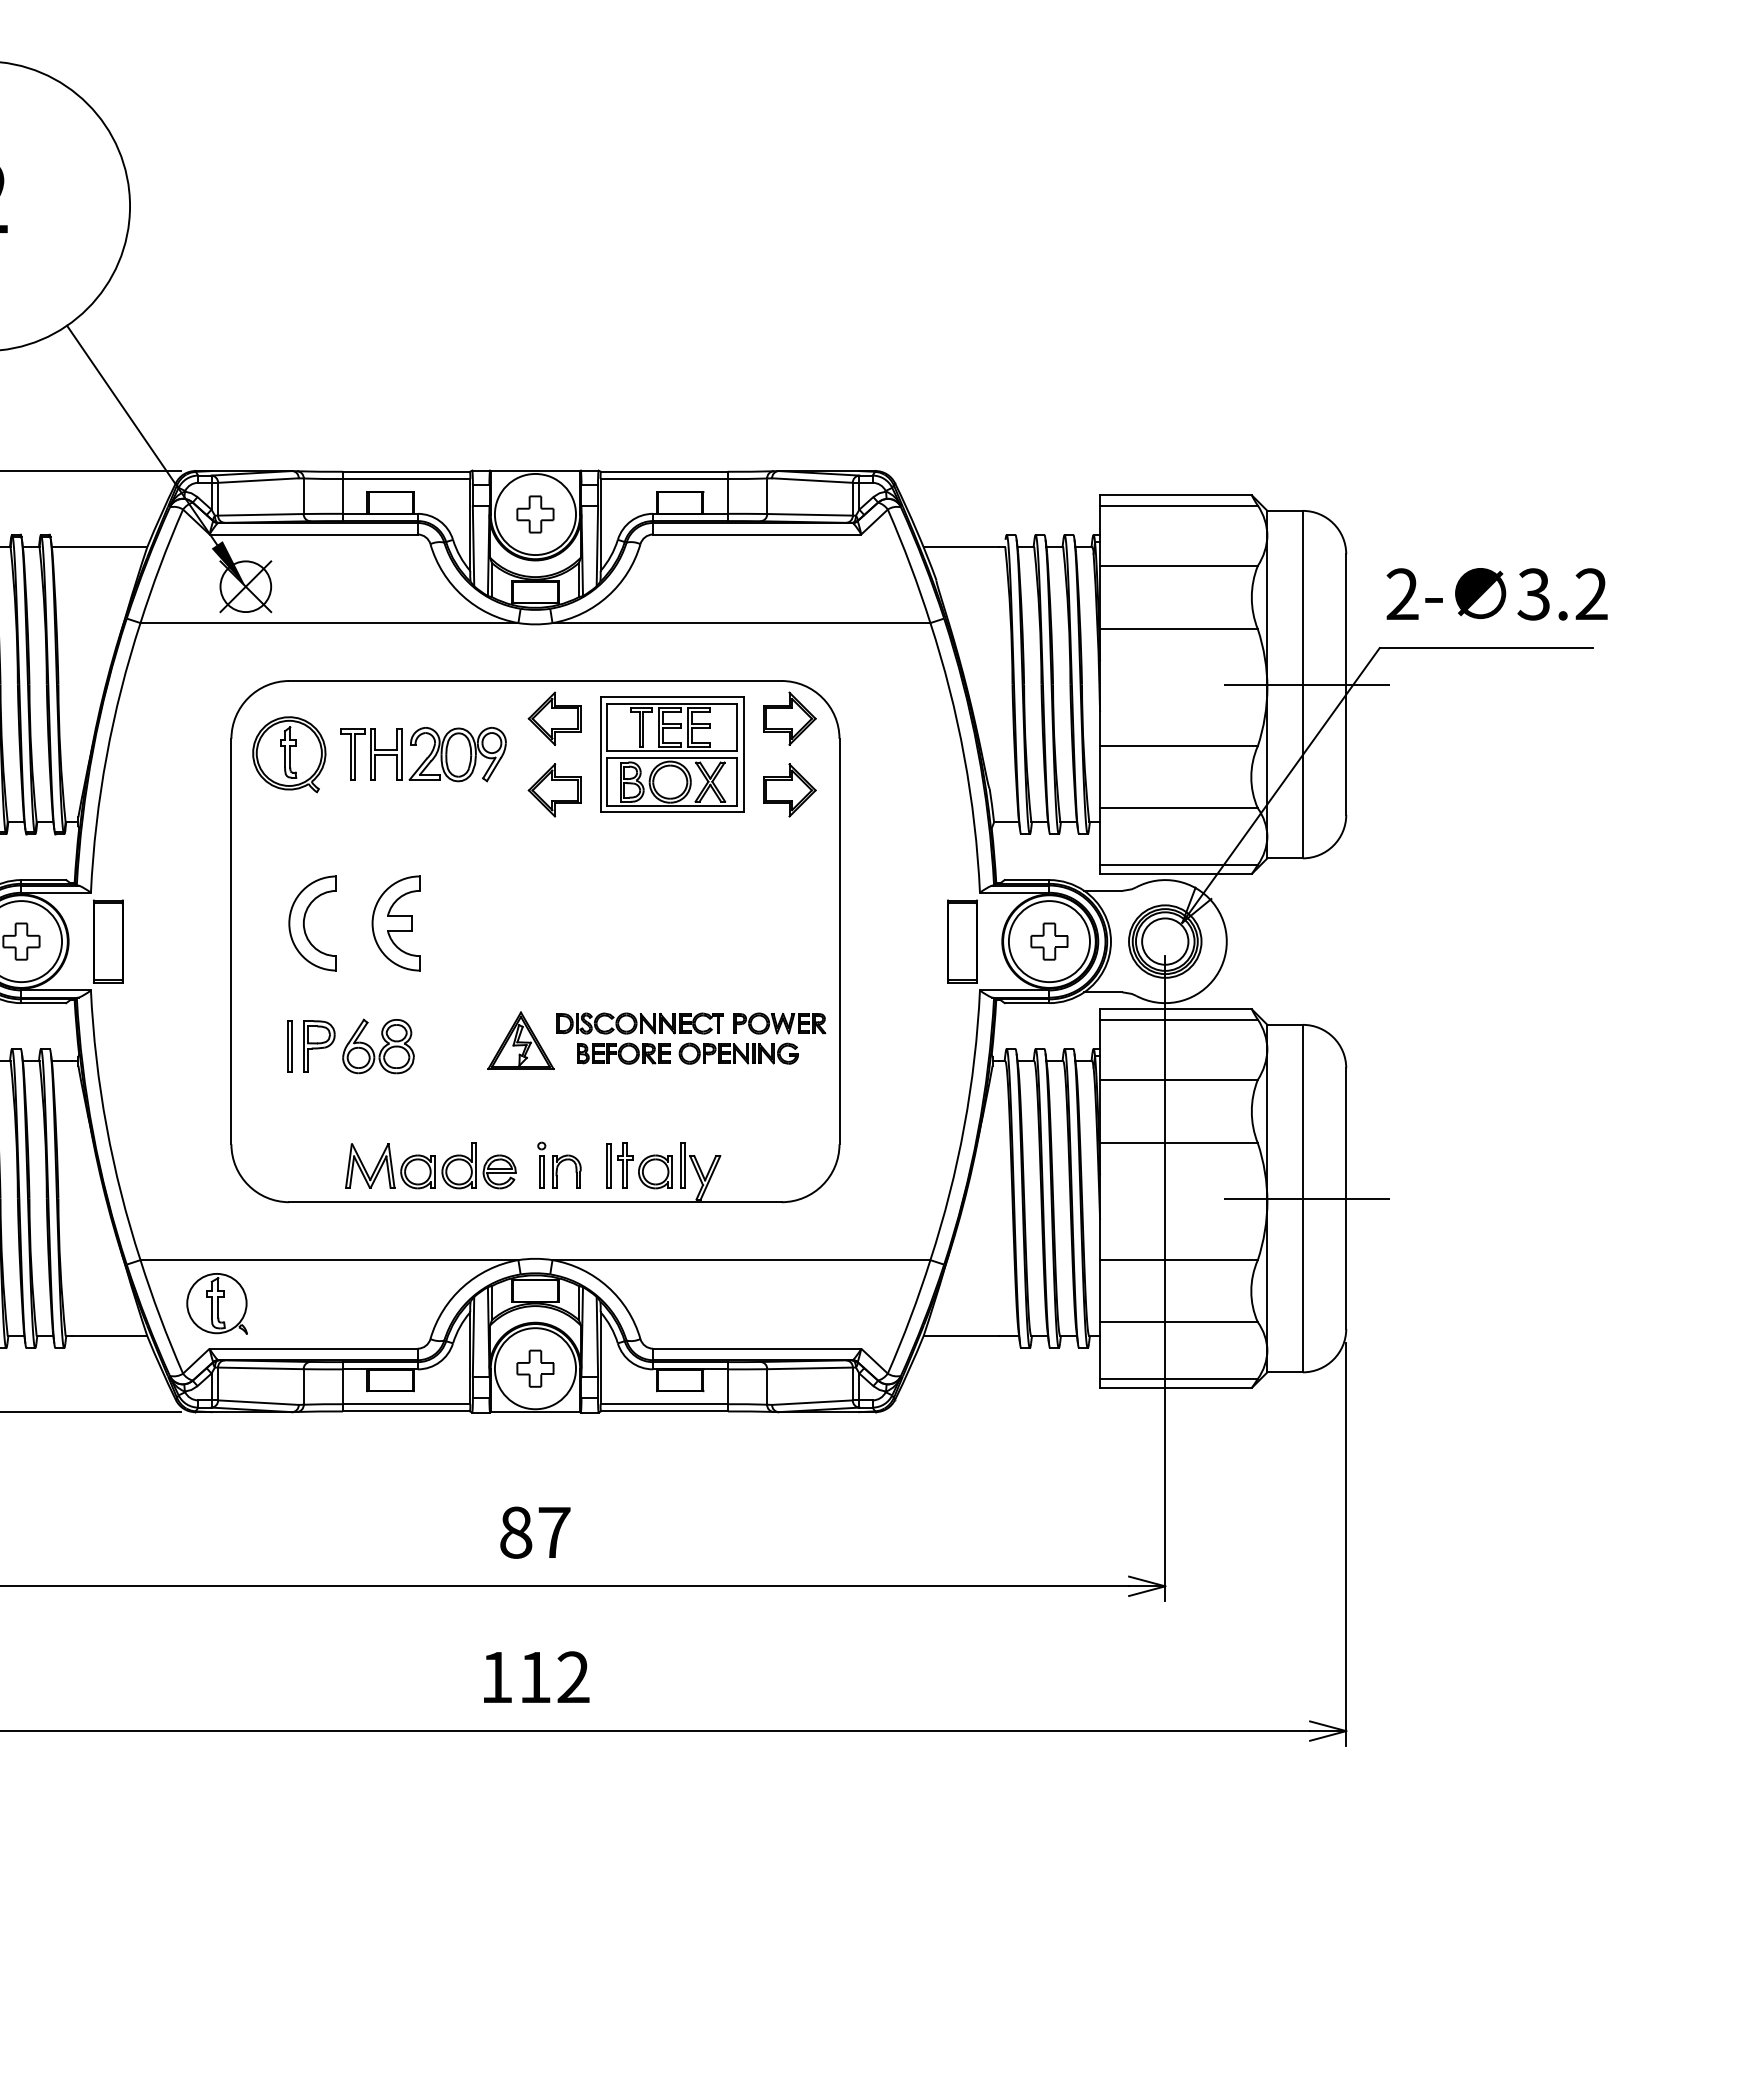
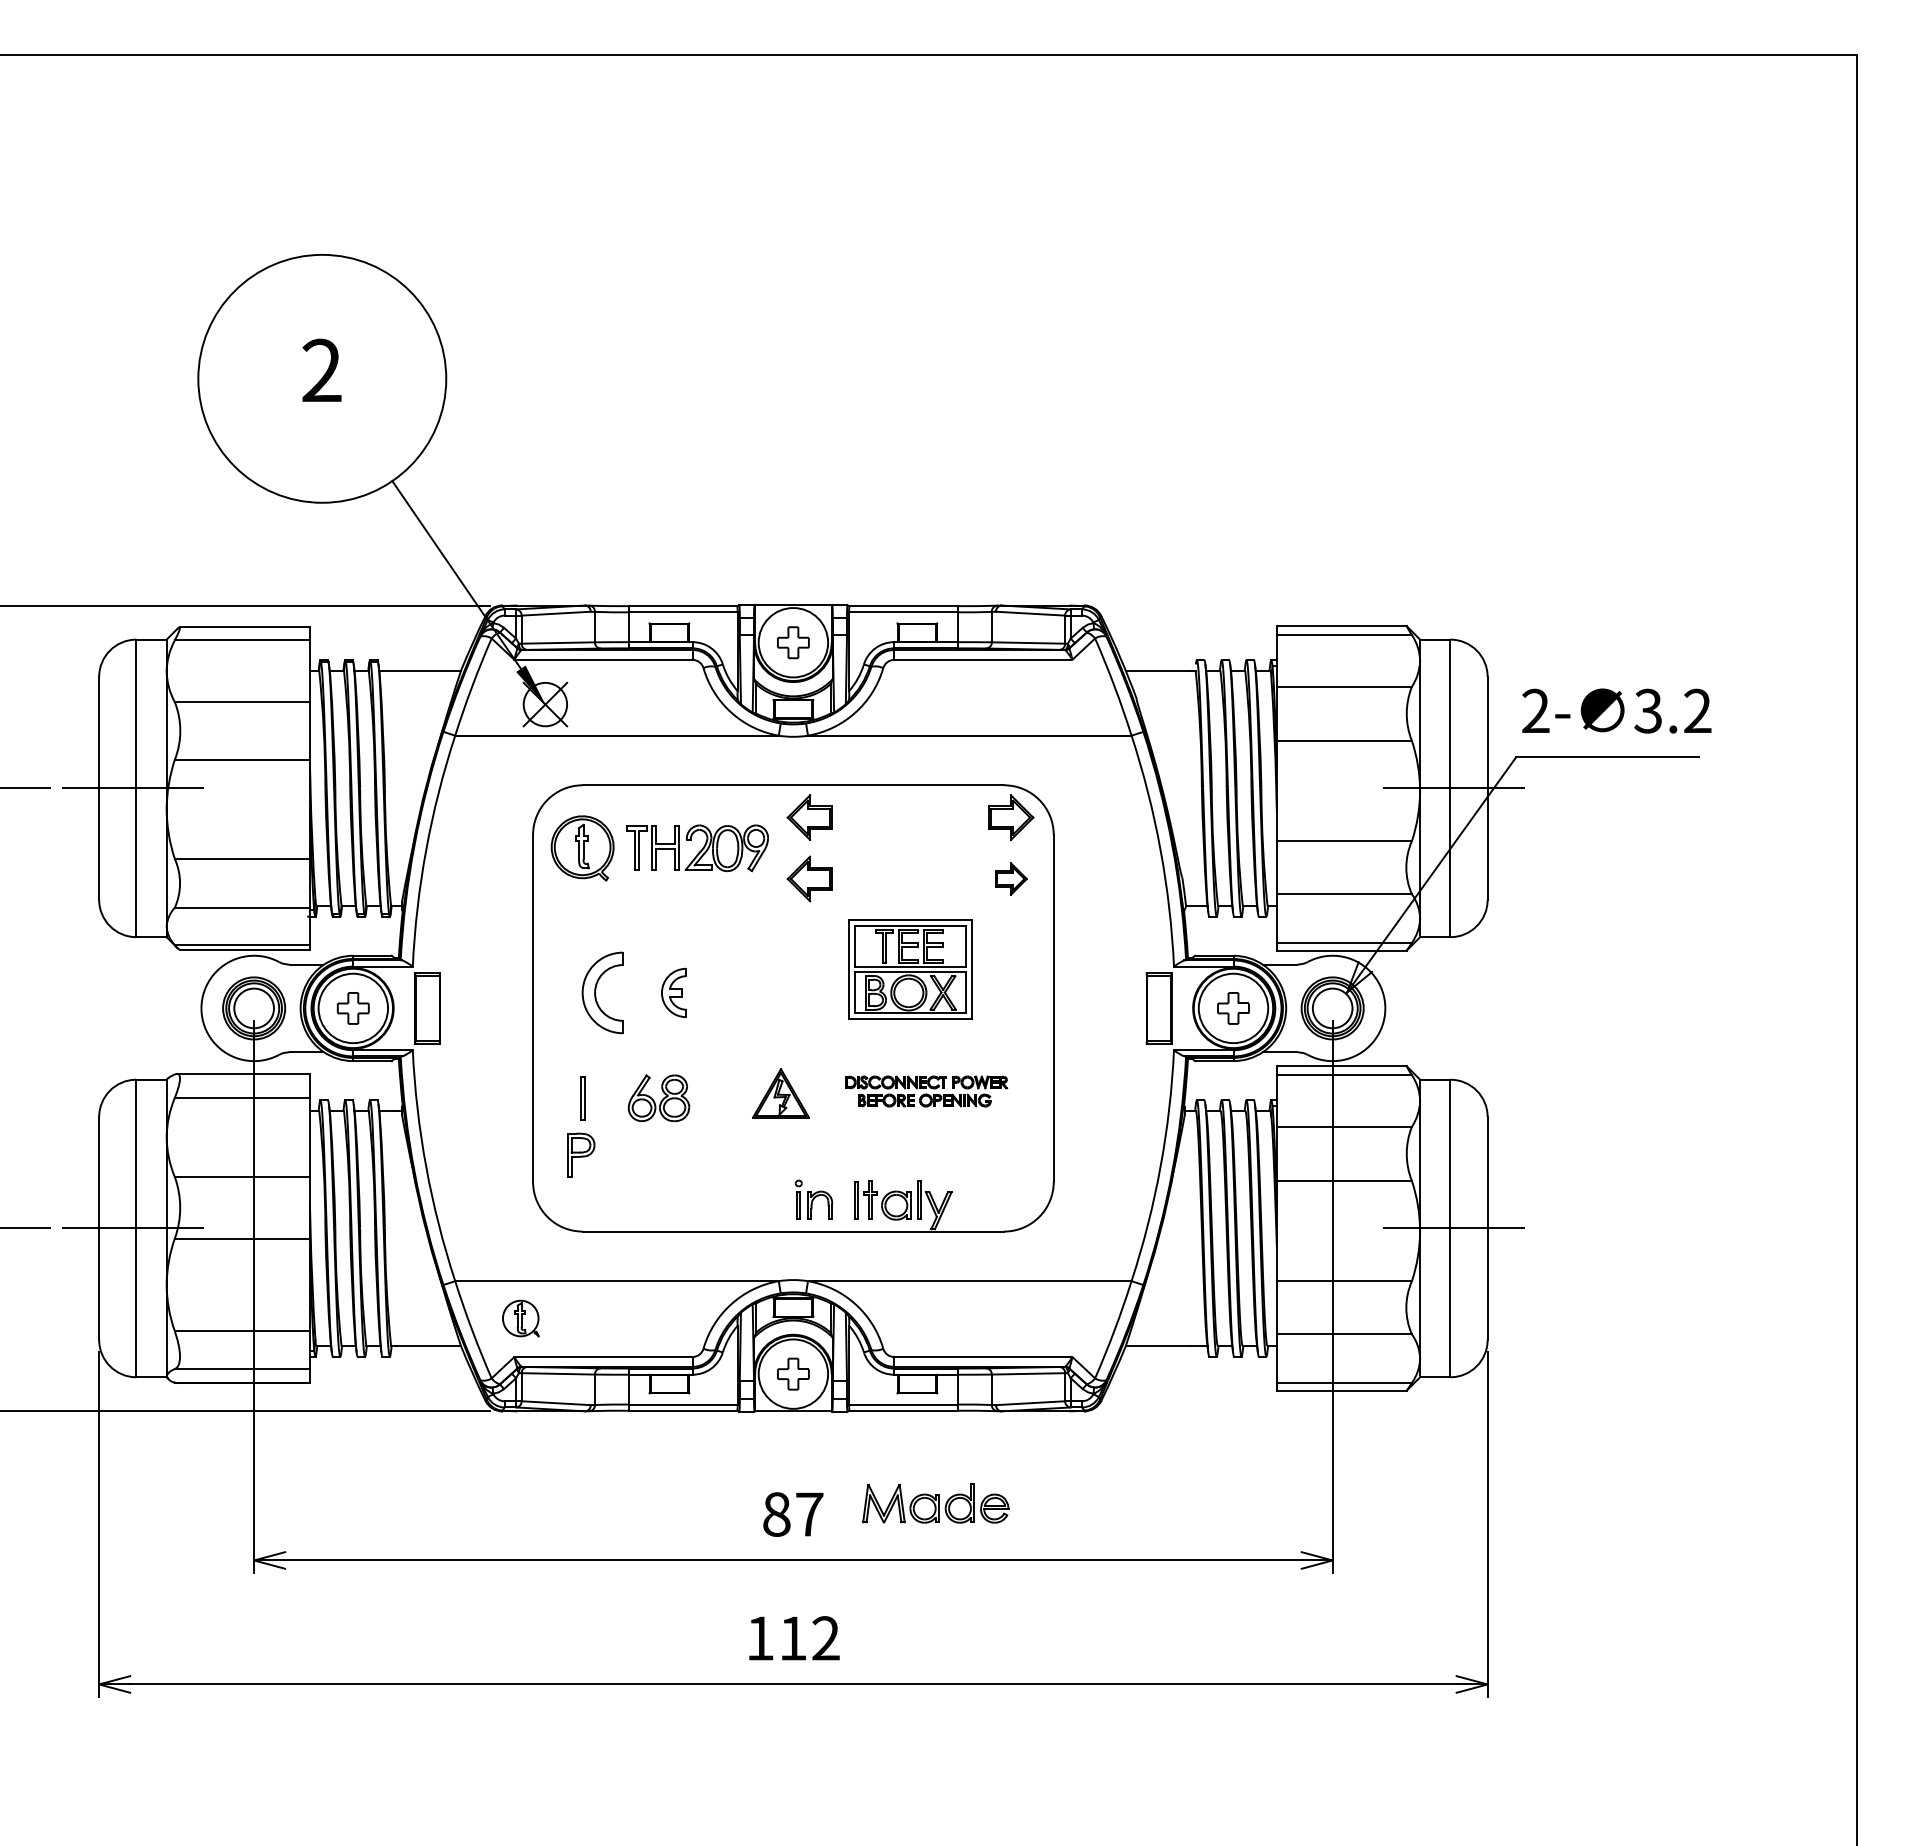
part: (672, 754) -> (910, 969), moved
part: (790, 789) -> (1011, 878), size x0.7
part: (395, 922) -> (673, 992), size x0.6
part: (690, 1038) -> (926, 1091), size x0.7
part: (319, 1045) -> (581, 1154), moved
part: (430, 1165) -> (935, 1503), moved
part: (216, 1303) -> (520, 1318), size x0.7

